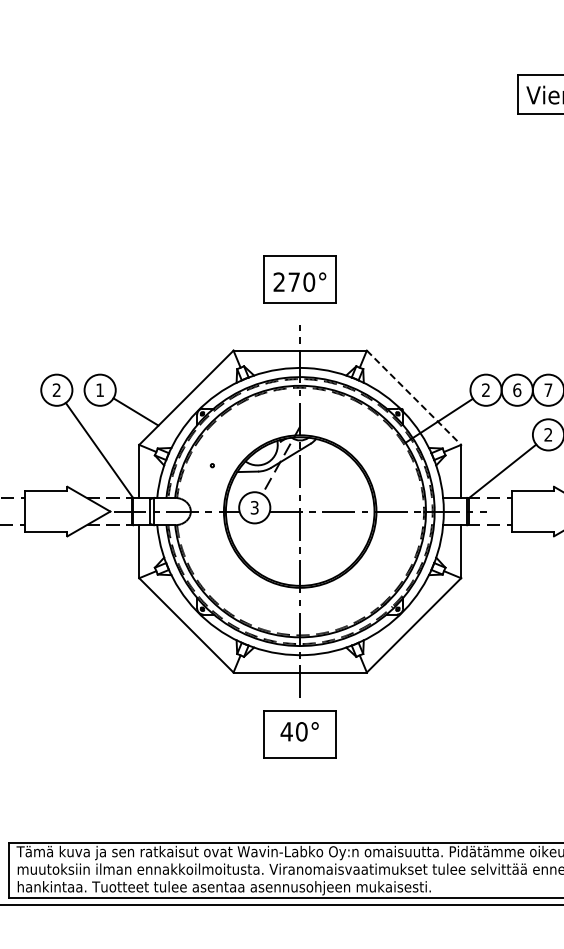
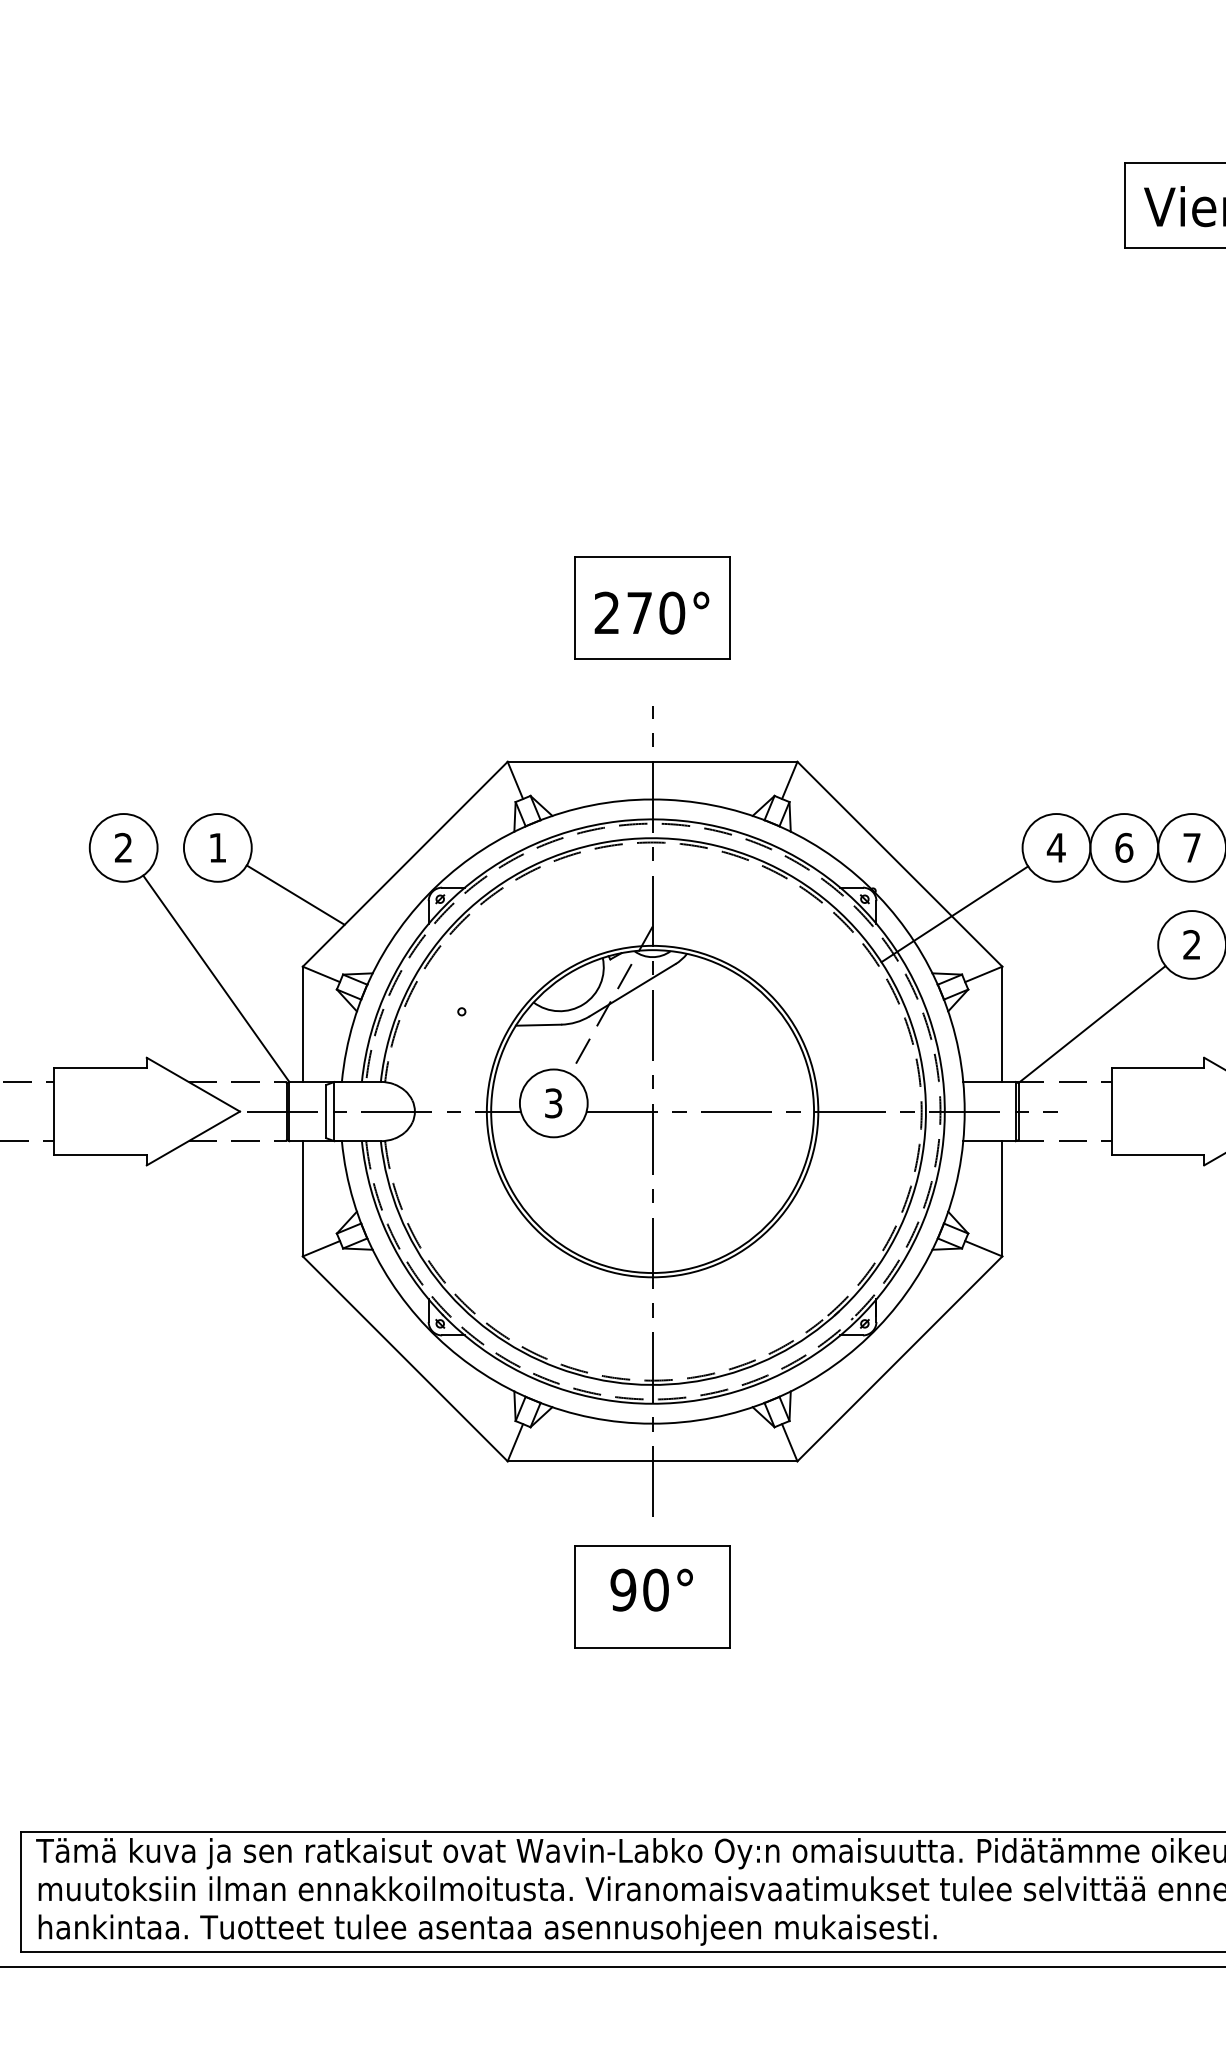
text: (485, 389) -> (1055, 846), 2 -> 4
line: (414, 397) -> (900, 863), dashed -> solid
text: (286, 731) -> (622, 1589), 40° -> 90°

